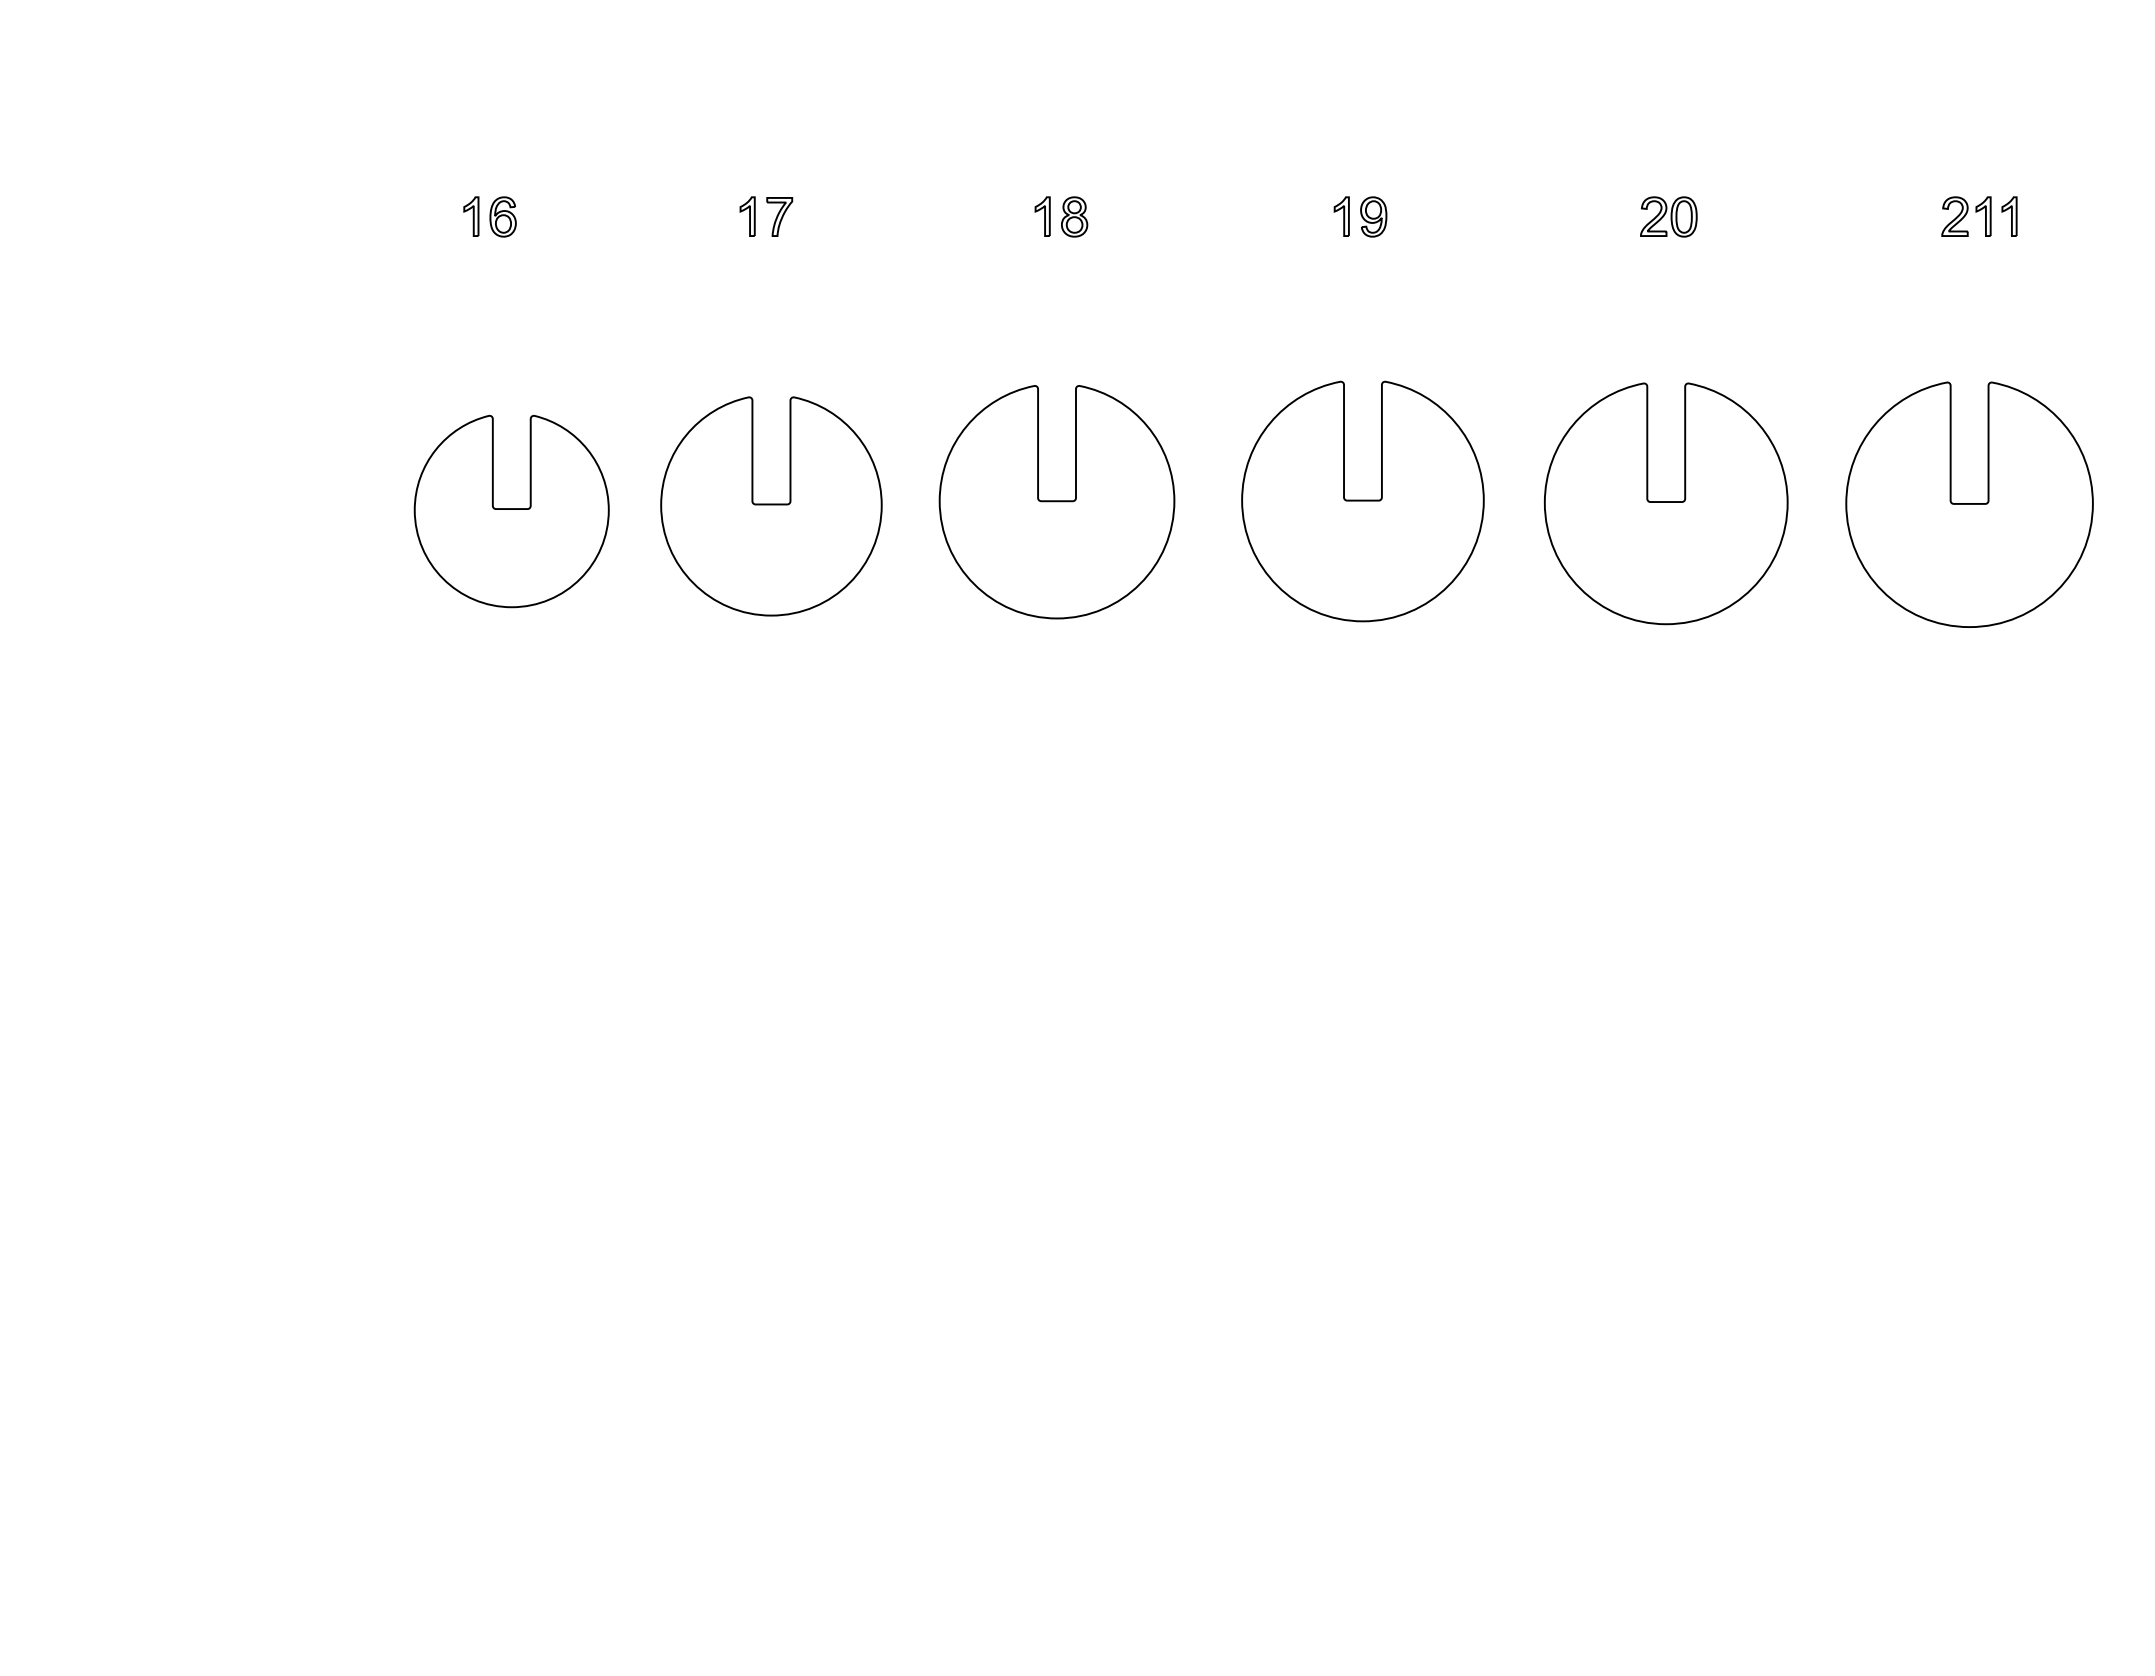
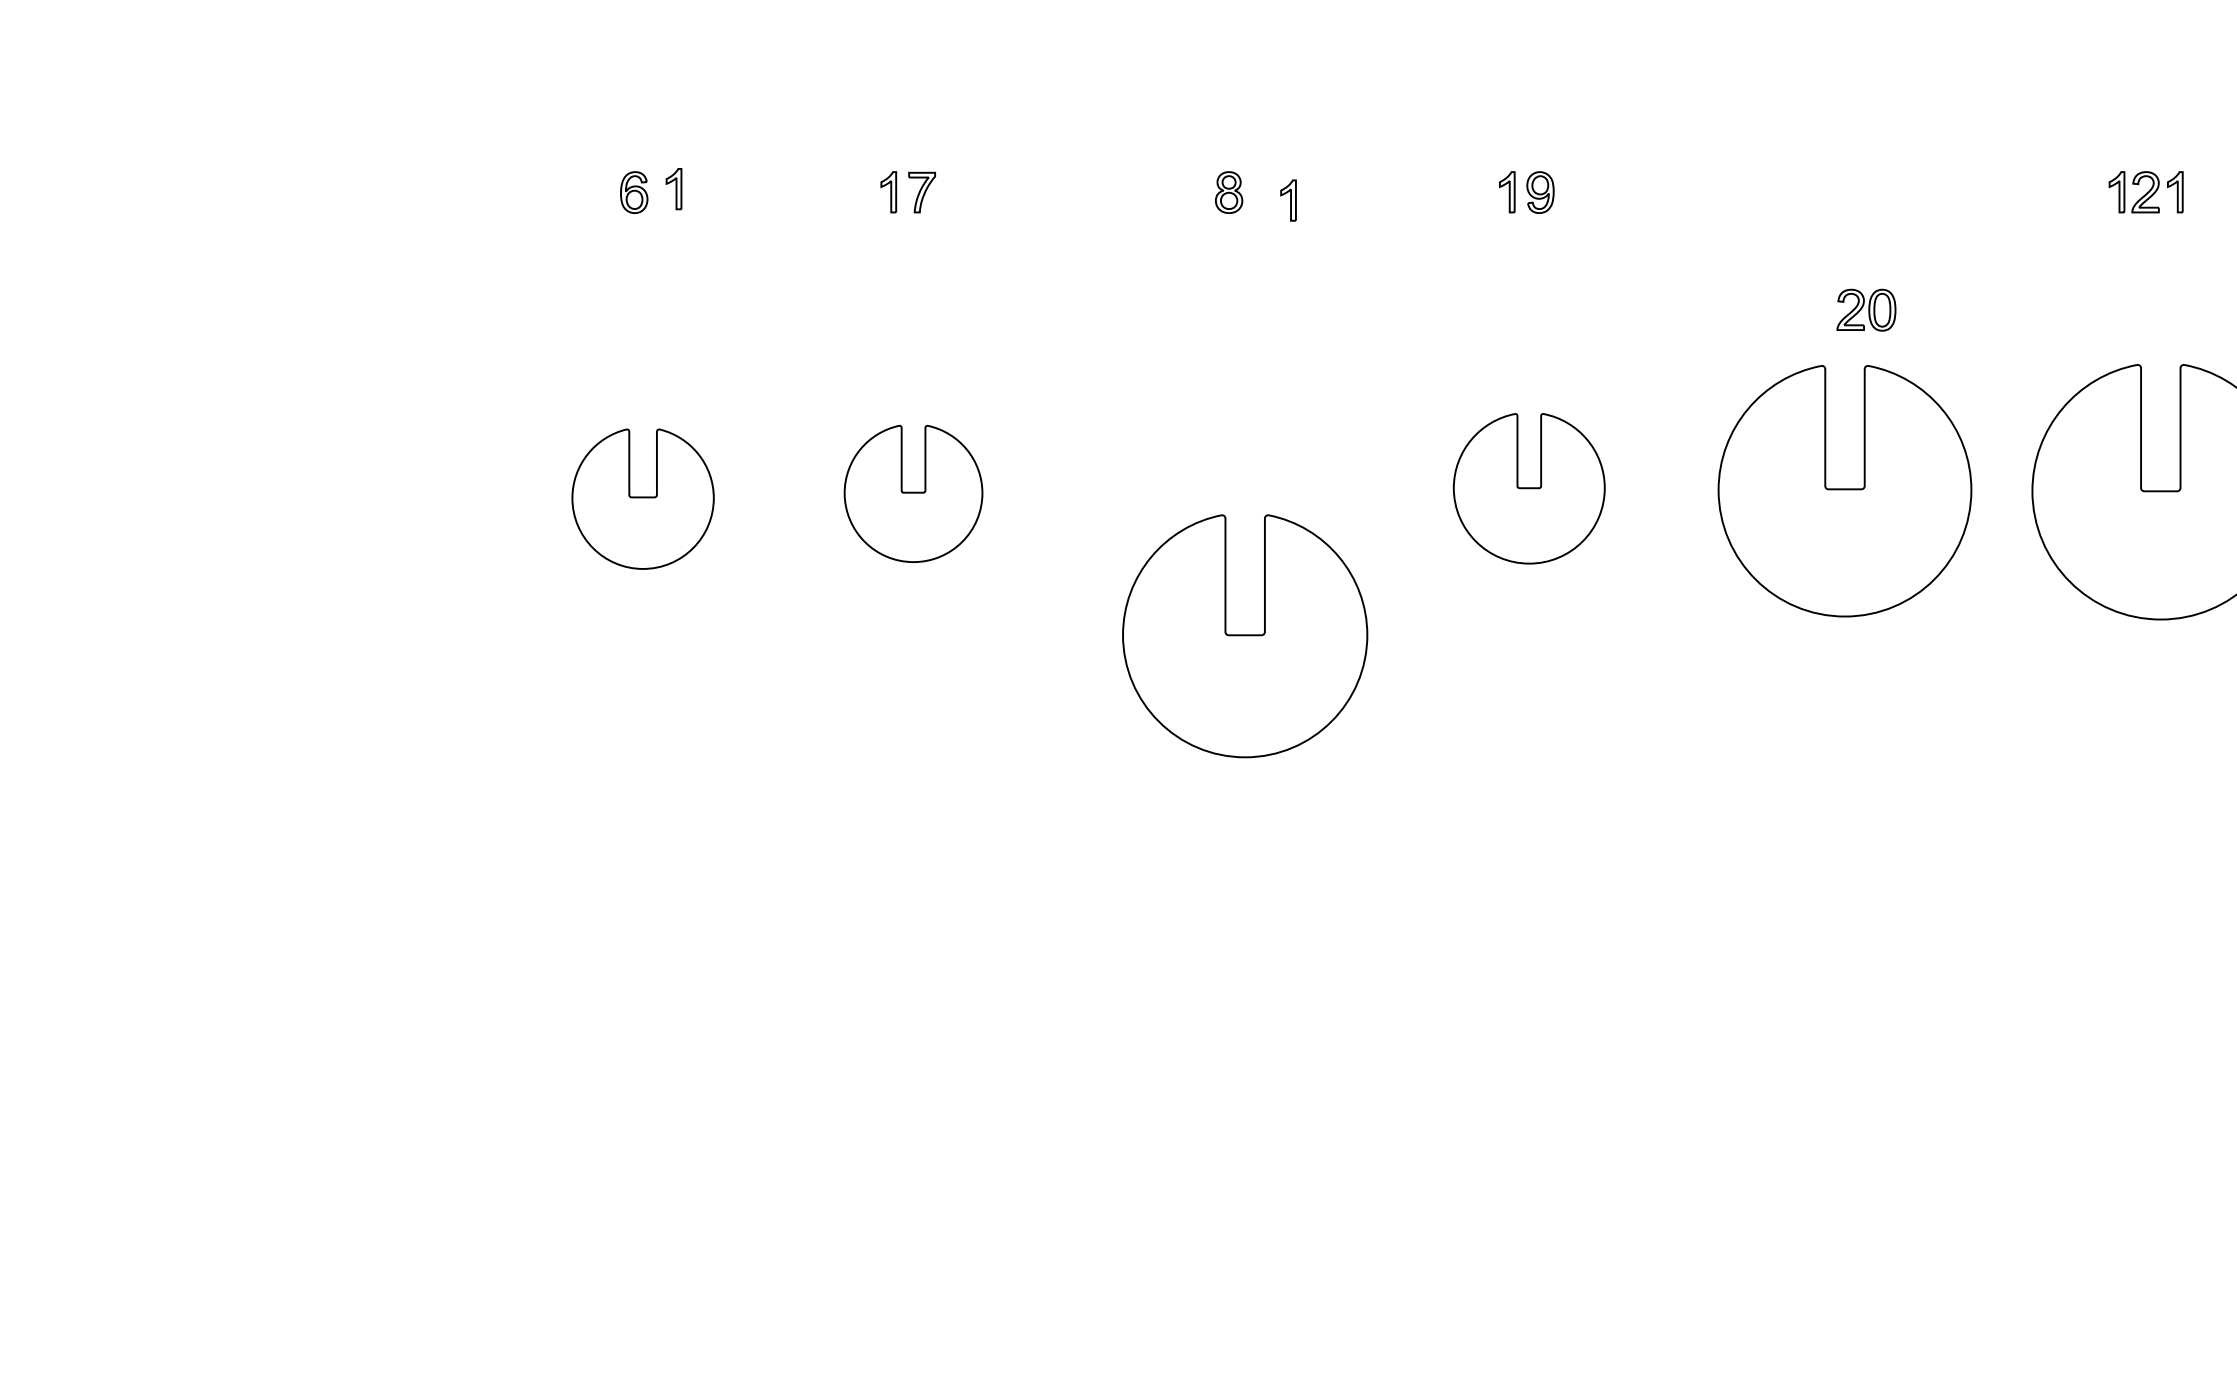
part: (471, 216) -> (674, 188), moved
part: (1042, 216) -> (1288, 200), moved
part: (1668, 216) -> (1866, 309), moved
part: (2009, 216) -> (2116, 192), moved
part: (1362, 501) -> (1528, 488), size x0.6
part: (1056, 502) -> (1244, 636), moved
part: (771, 506) -> (913, 493), size x0.6
part: (511, 511) -> (642, 499), size x0.7

